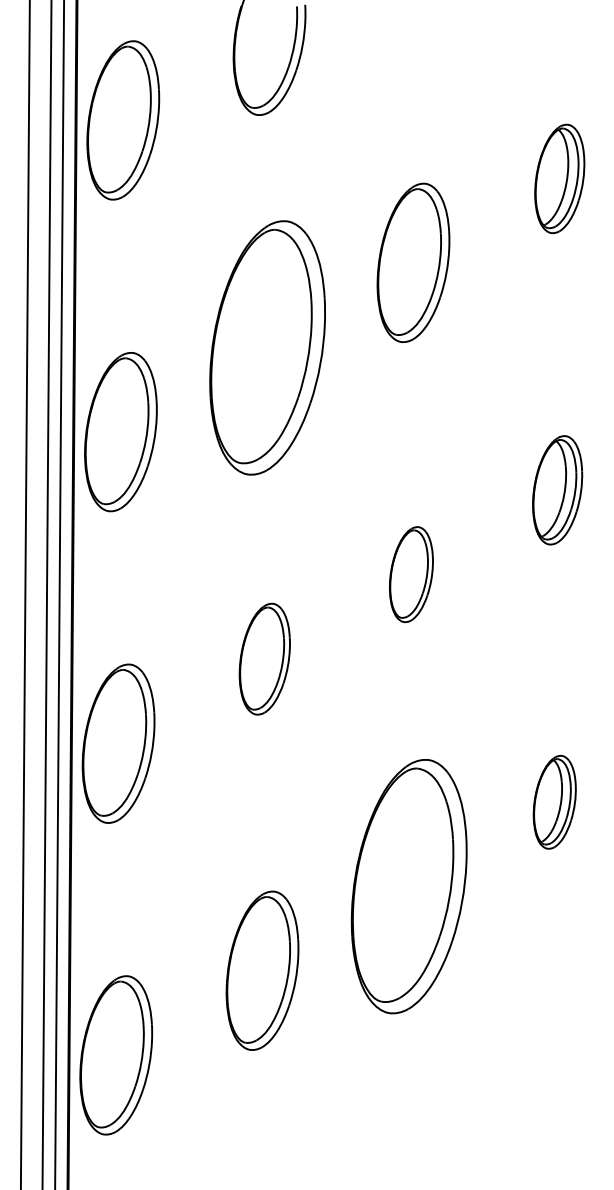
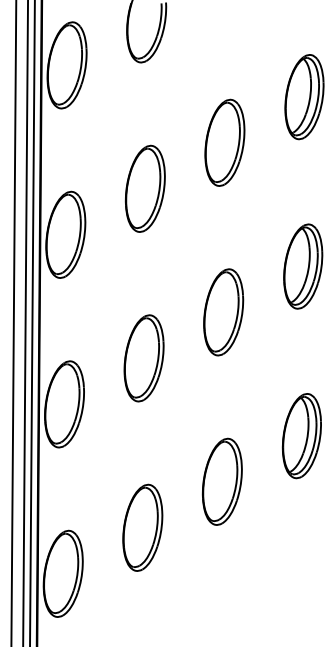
part: (559, 179) -> (304, 97), size x1.43
part: (265, 346) -> (144, 188), size x0.62
part: (557, 490) -> (303, 266), size x1.43
part: (410, 574) -> (223, 312), size x1.67
part: (263, 659) -> (143, 358), size x1.43
part: (554, 802) -> (301, 436), size x1.67
part: (407, 885) -> (221, 481), size x0.62

